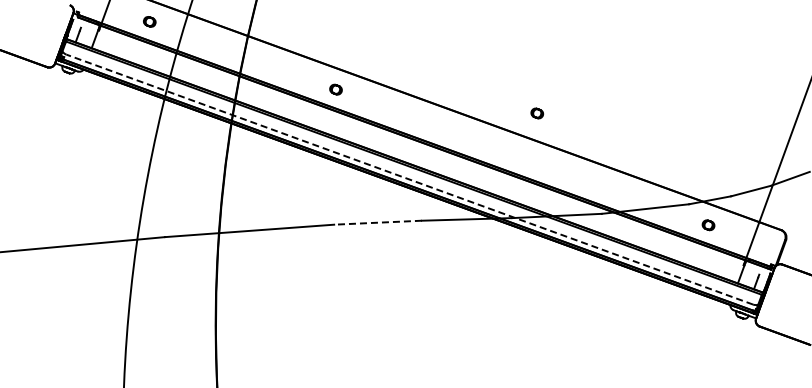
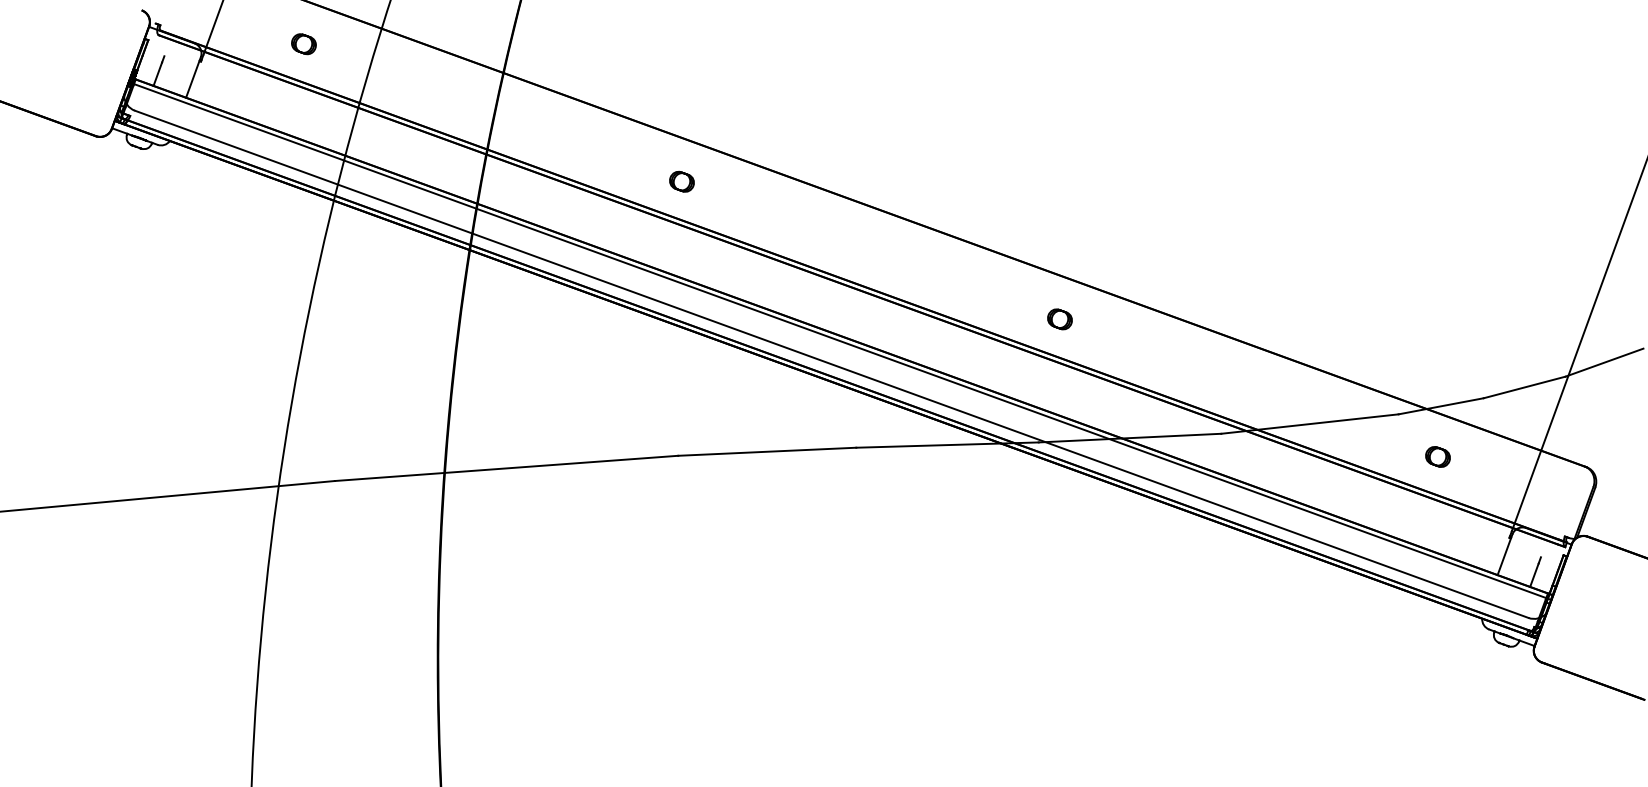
part: (537, 113) -> (1060, 319), moved
line: (409, 179) -> (831, 364), dashed -> solid
line: (378, 222) -> (768, 451), dashed -> solid

